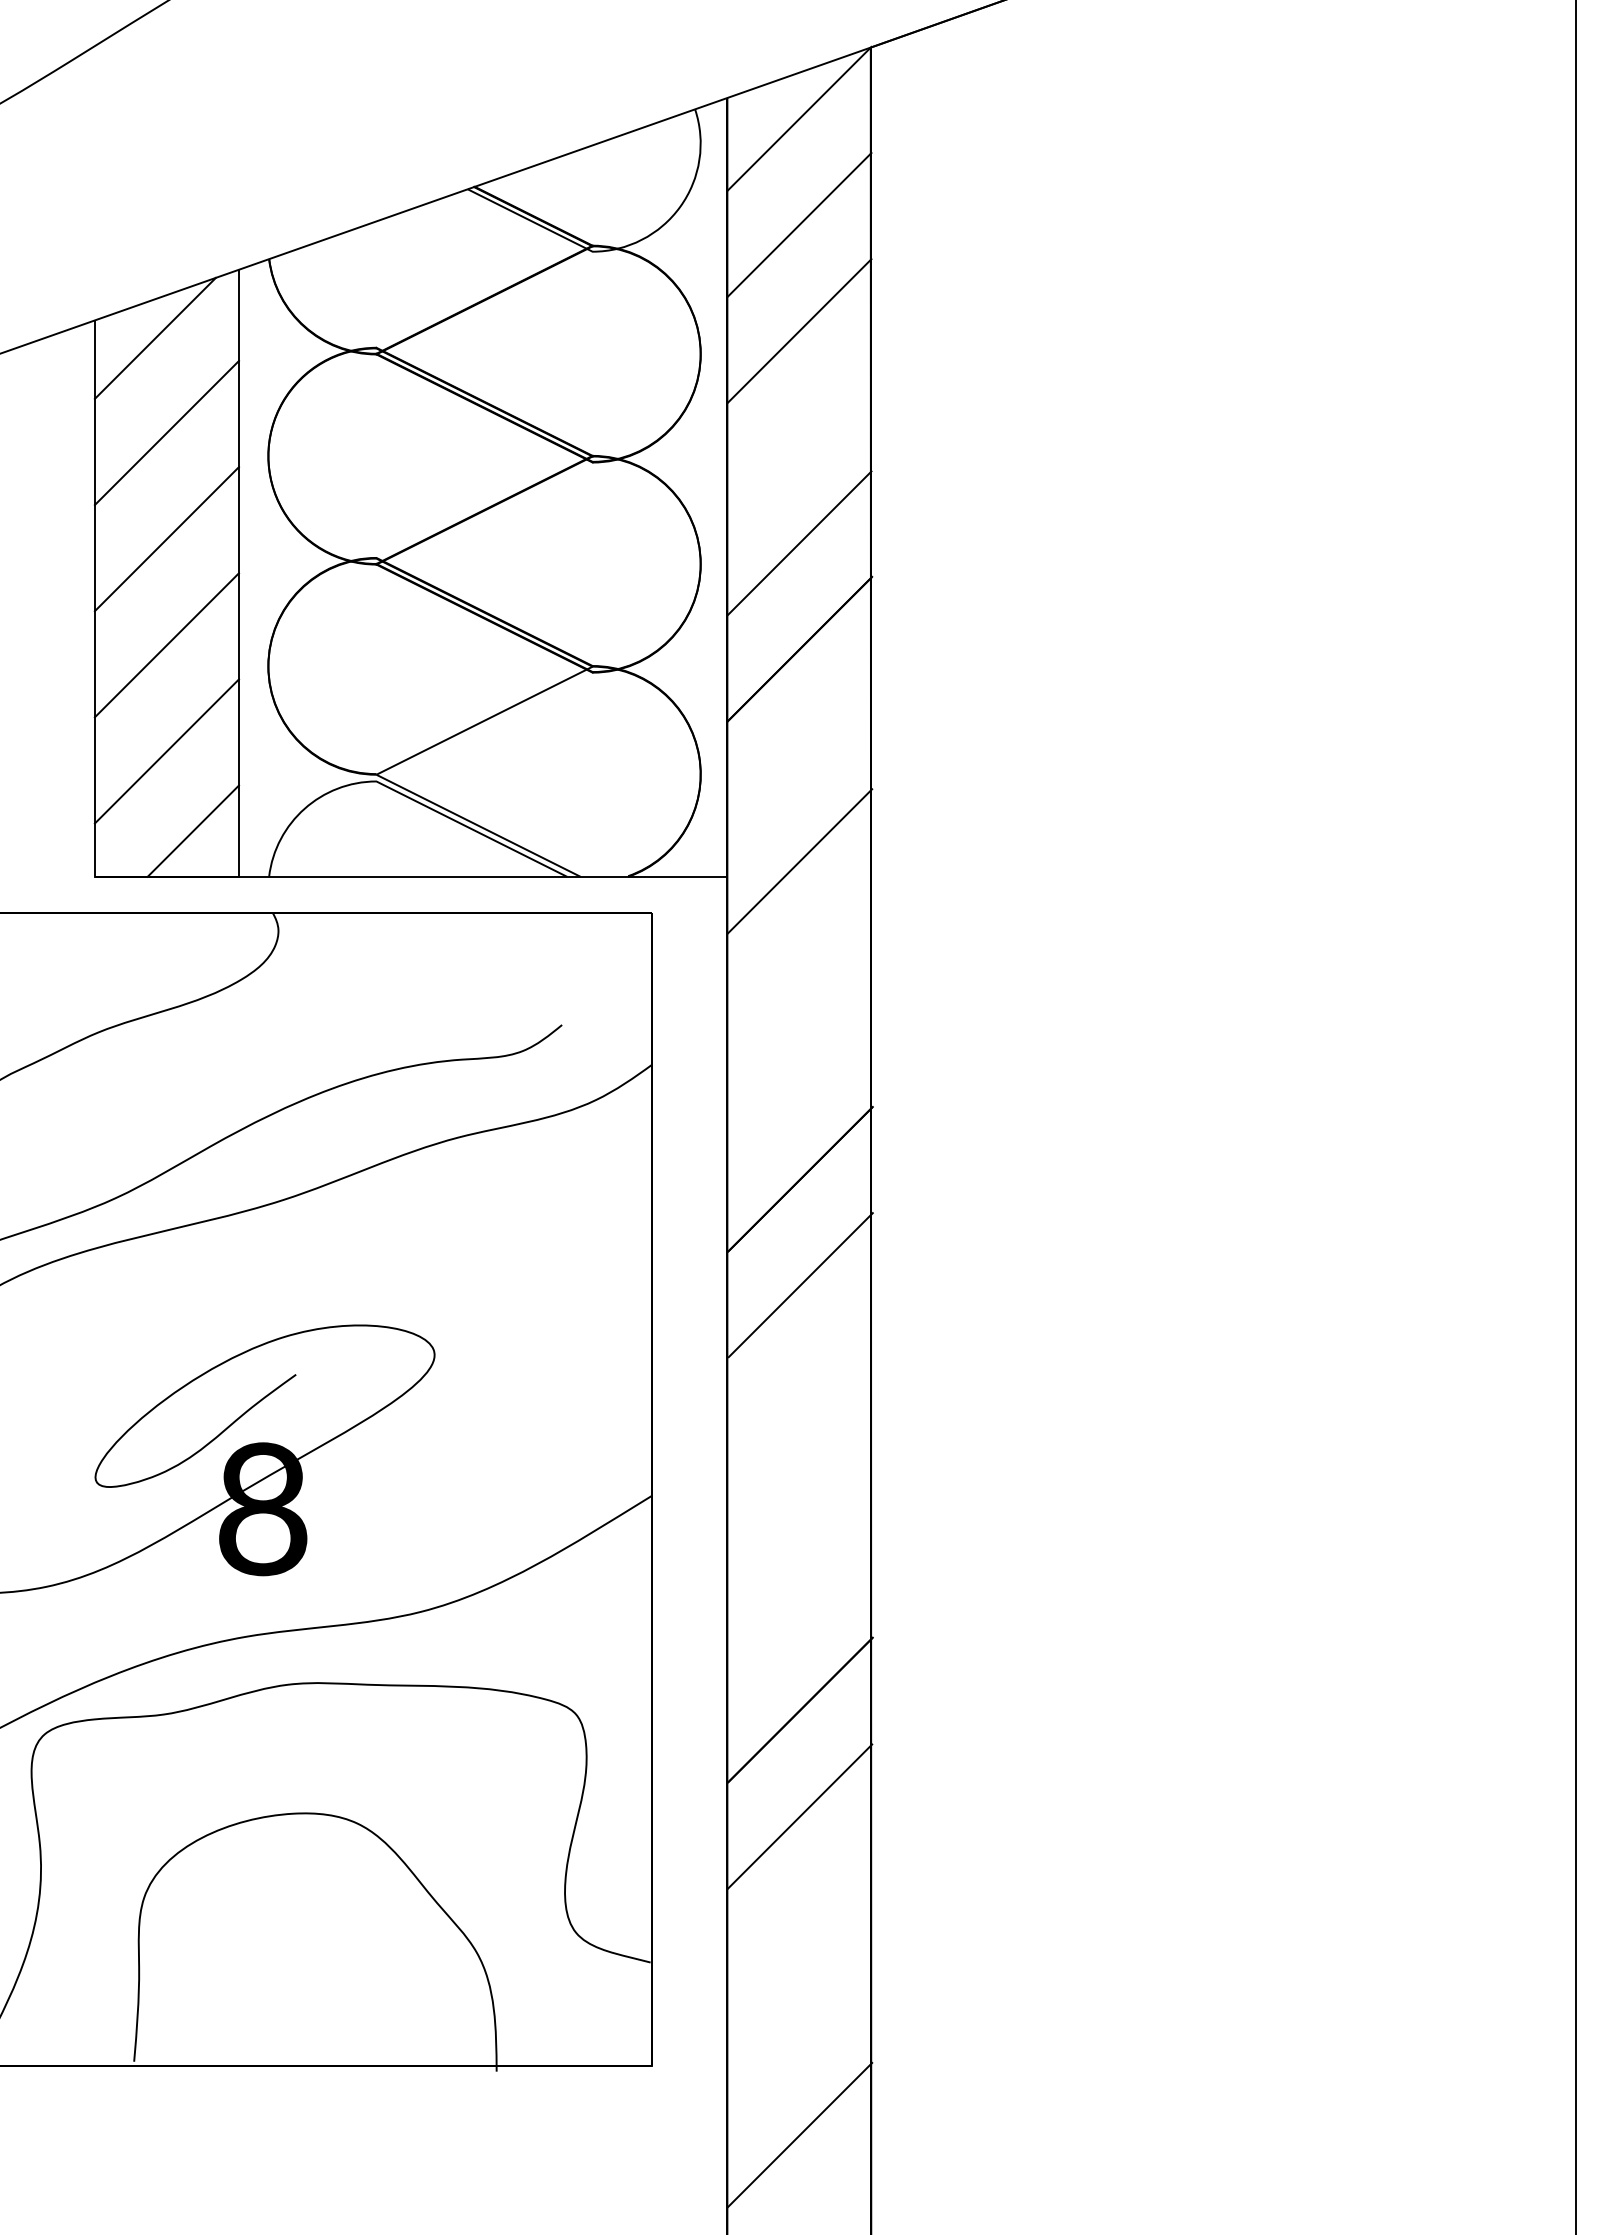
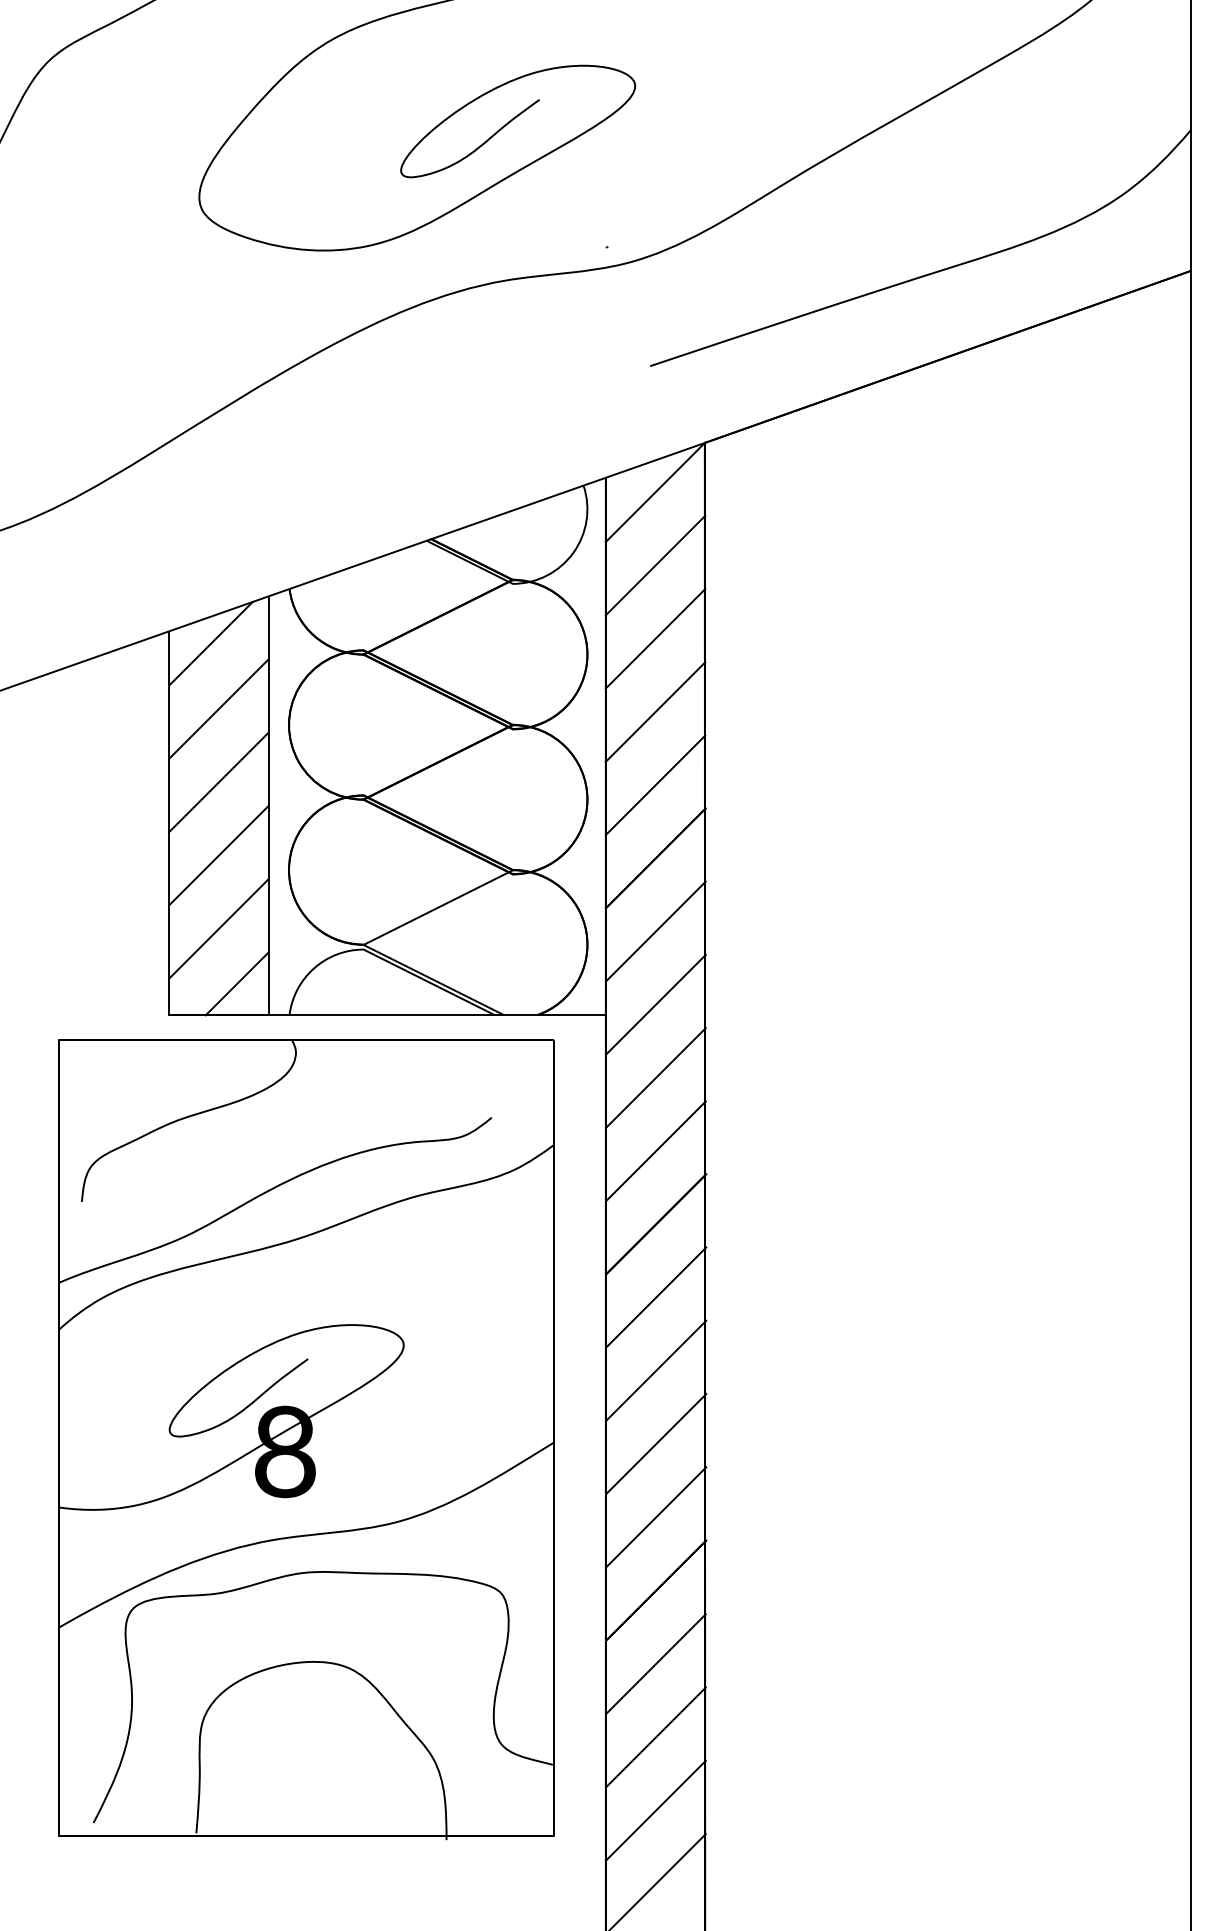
line: (799, 436) -> (655, 711), added
line: (799, 755) -> (655, 931), added
line: (799, 966) -> (655, 1077), added
line: (799, 1072) -> (655, 1150), added
line: (800, 1391) -> (656, 1370), added
line: (800, 1497) -> (656, 1443), added
line: (800, 1602) -> (656, 1516), added
line: (799, 1922) -> (655, 1737), added
line: (799, 2028) -> (655, 1810), added

